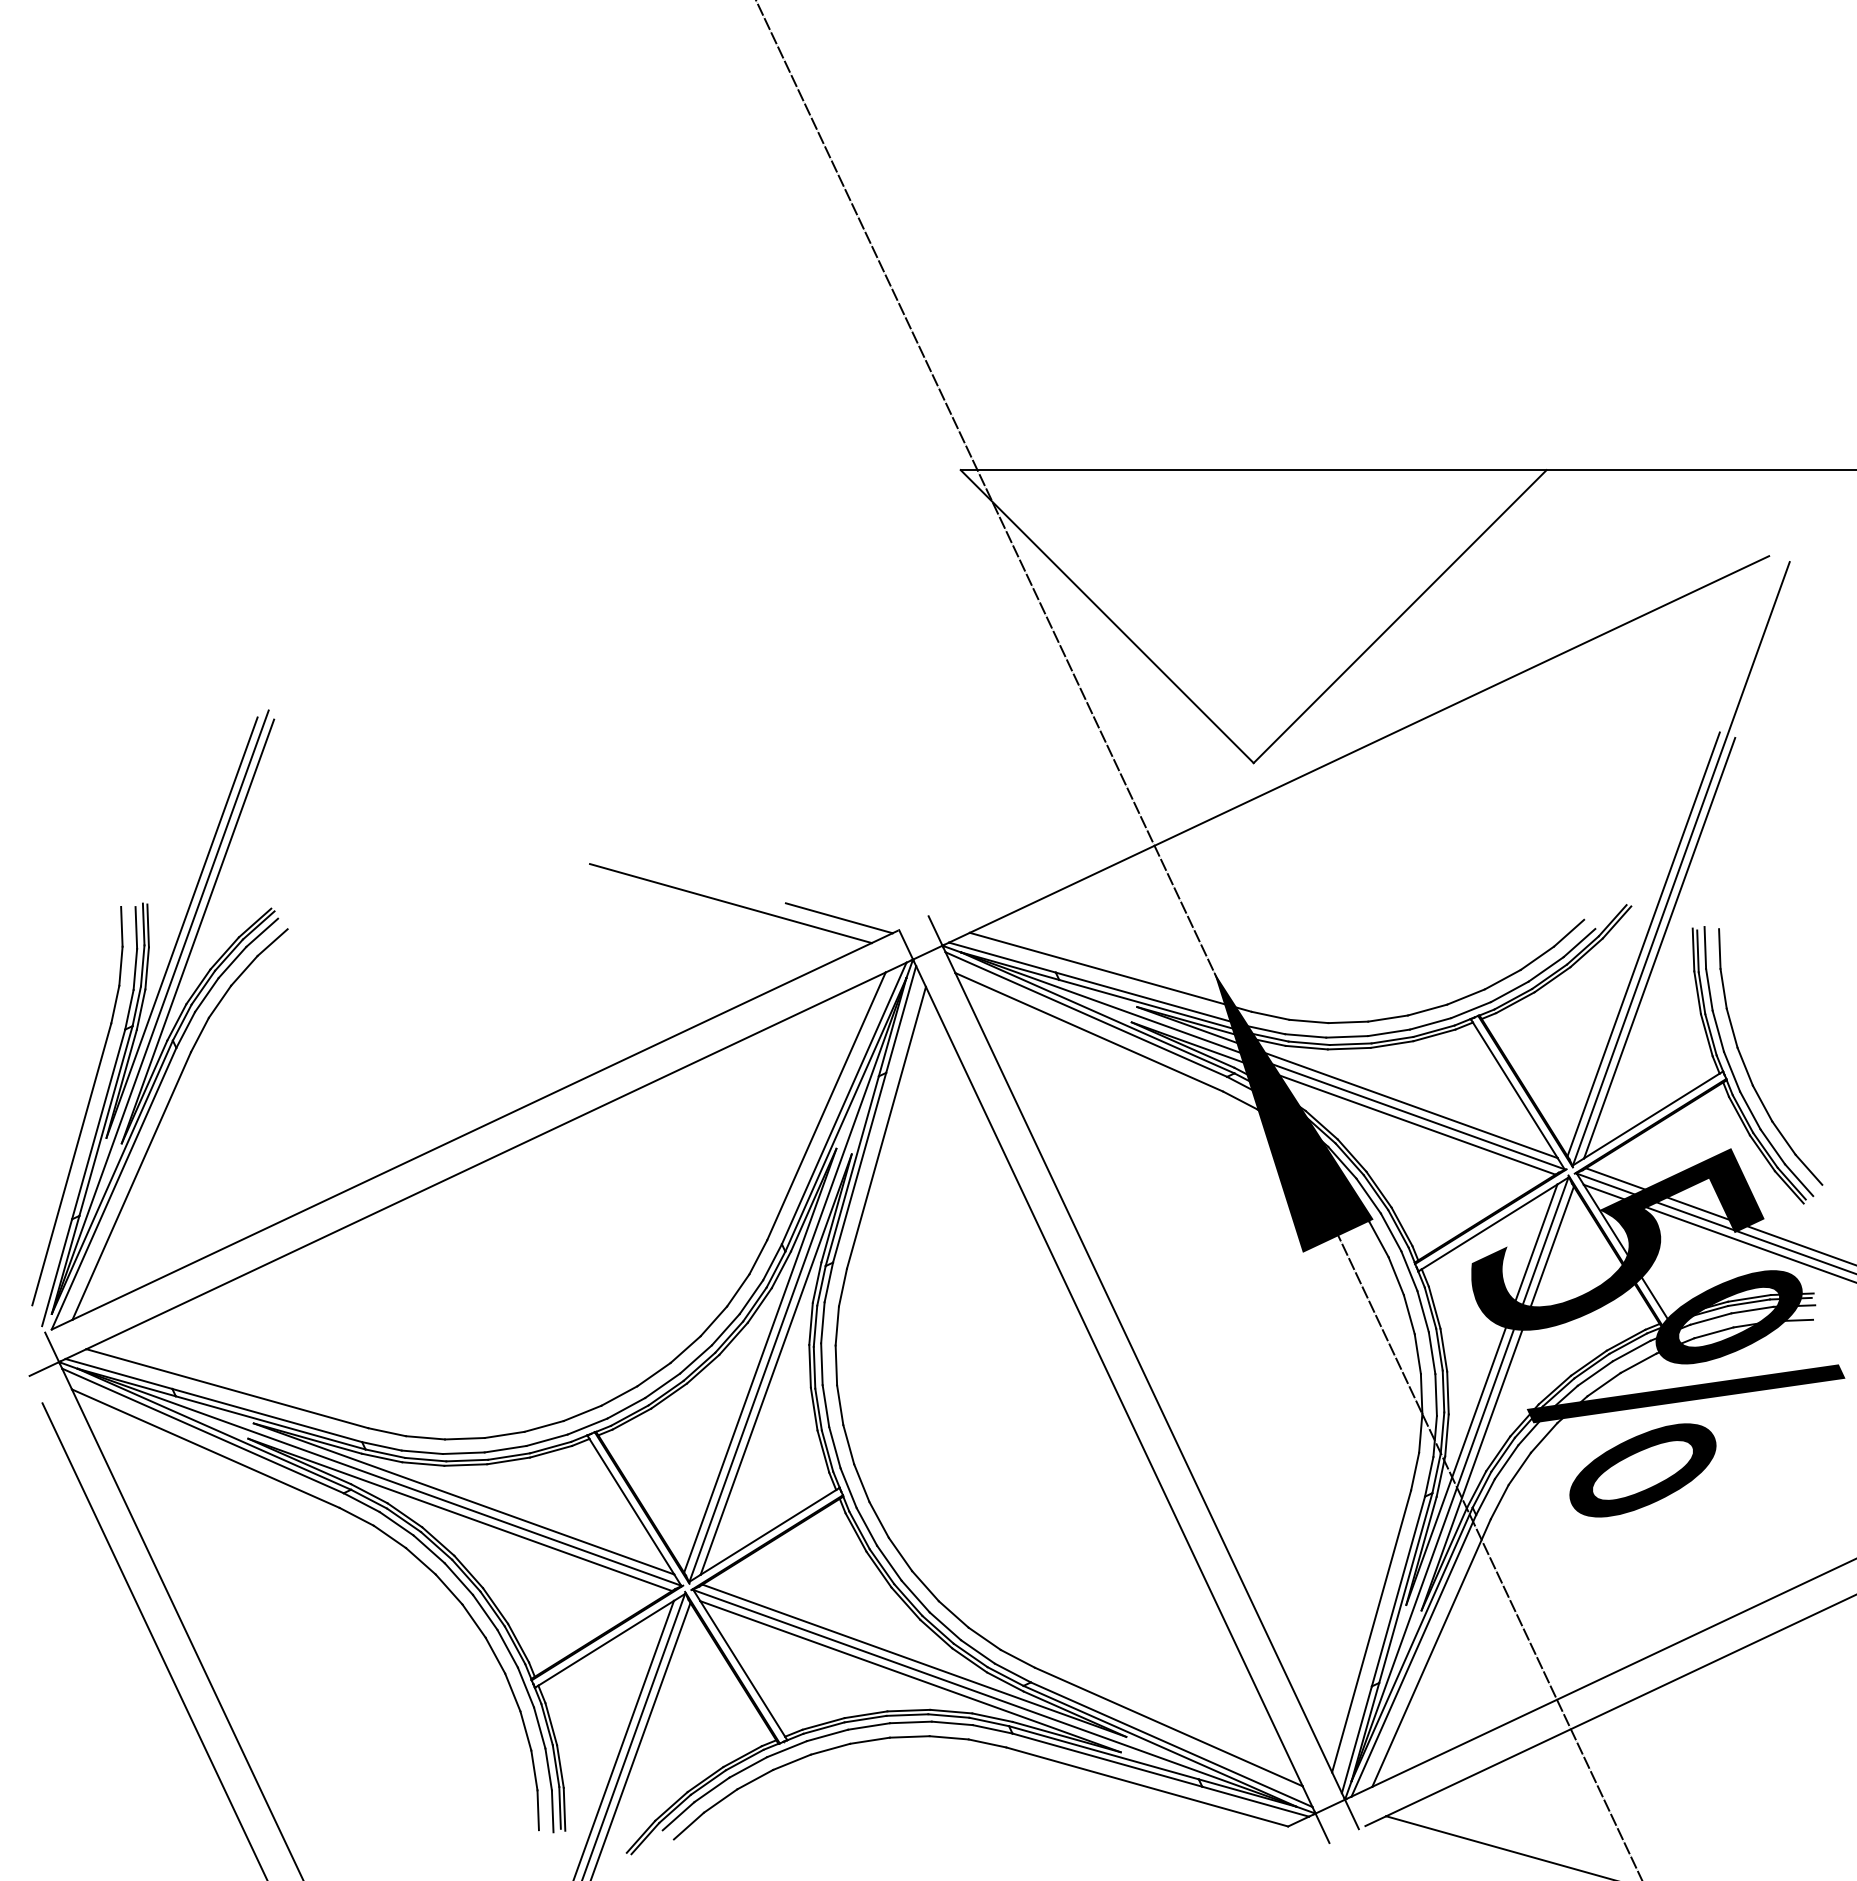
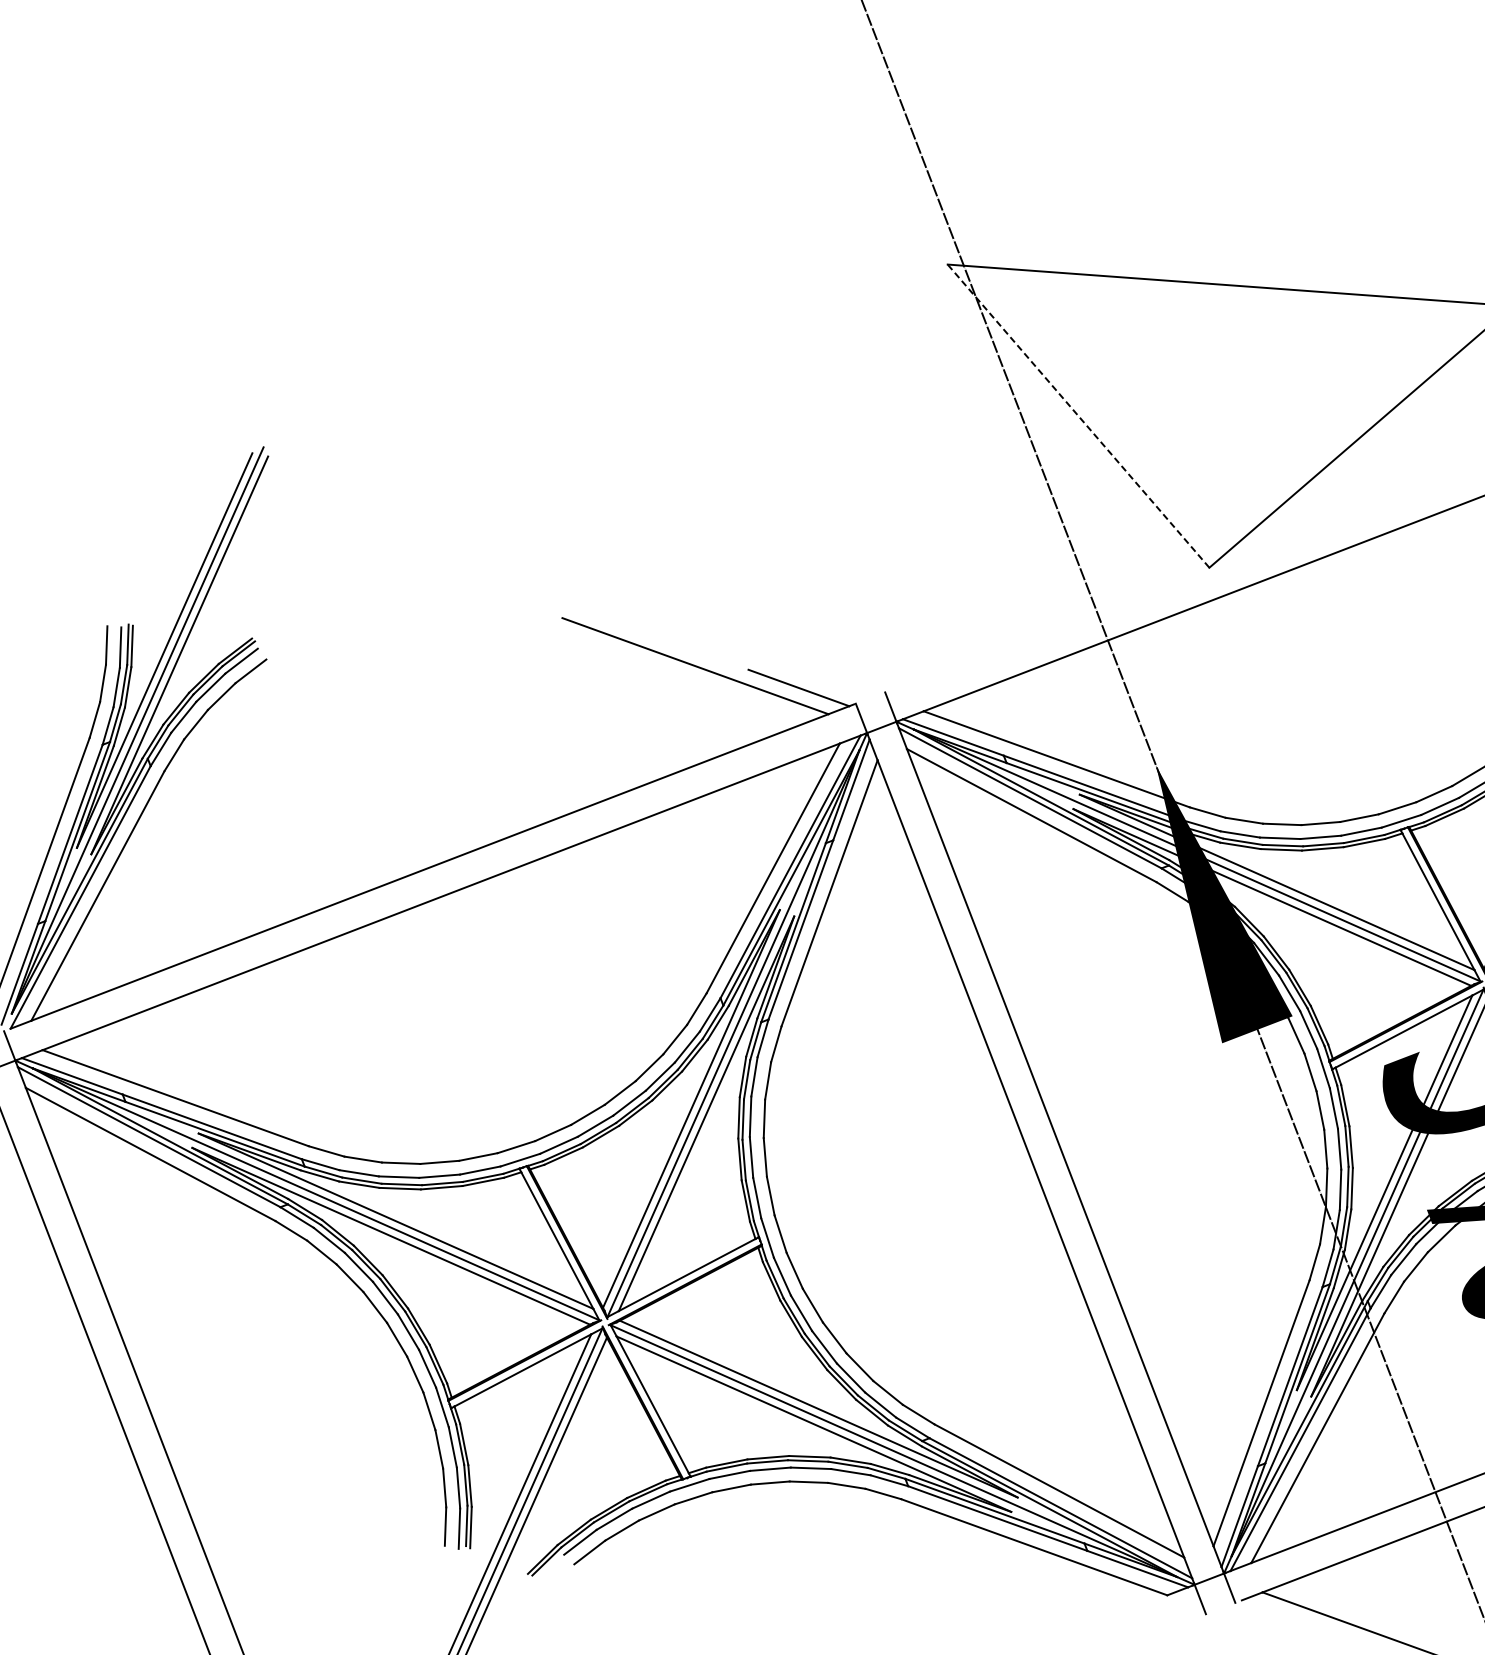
line: (1106, 616) -> (1077, 416), solid -> dashed

